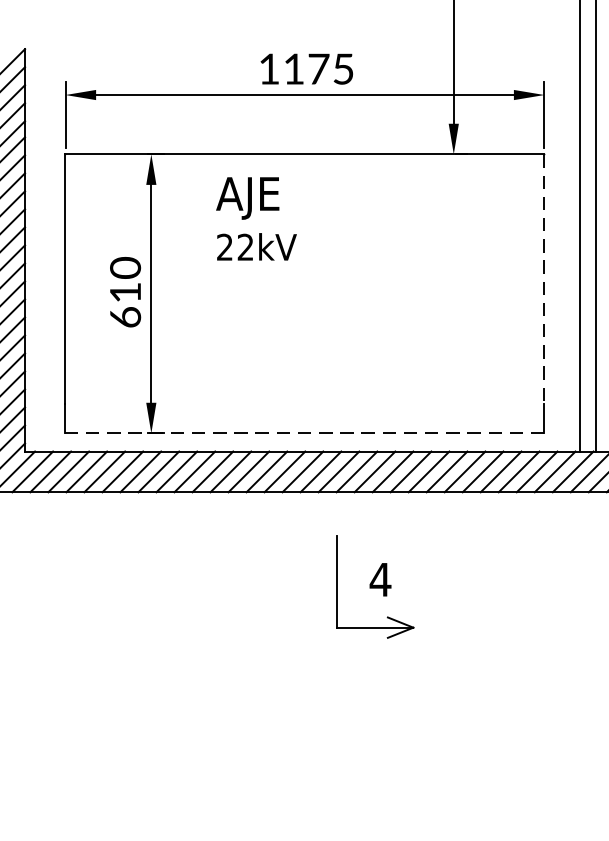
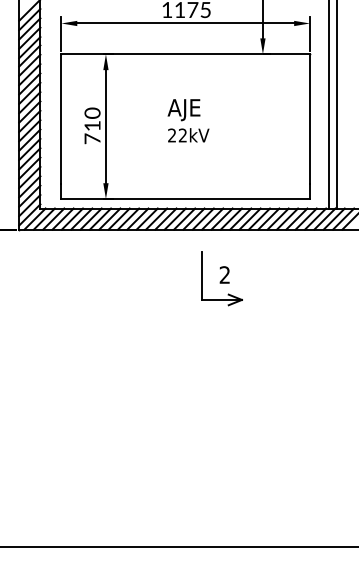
text: (256, 218) -> (188, 120), moved
line: (543, 280) -> (309, 119), dashed -> solid
text: (125, 316) -> (92, 138), 610 -> 710
line: (304, 434) -> (185, 199), dashed -> solid
text: (379, 578) -> (224, 274), 4 -> 2

